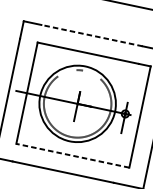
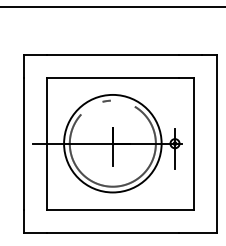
line: (91, 35) -> (112, 54), dashed -> solid
line: (72, 155) -> (120, 209), dashed -> solid

